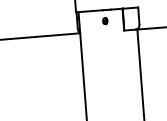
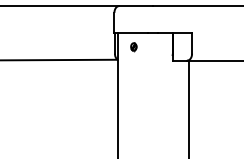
part: (105, 21) -> (133, 47), moved

